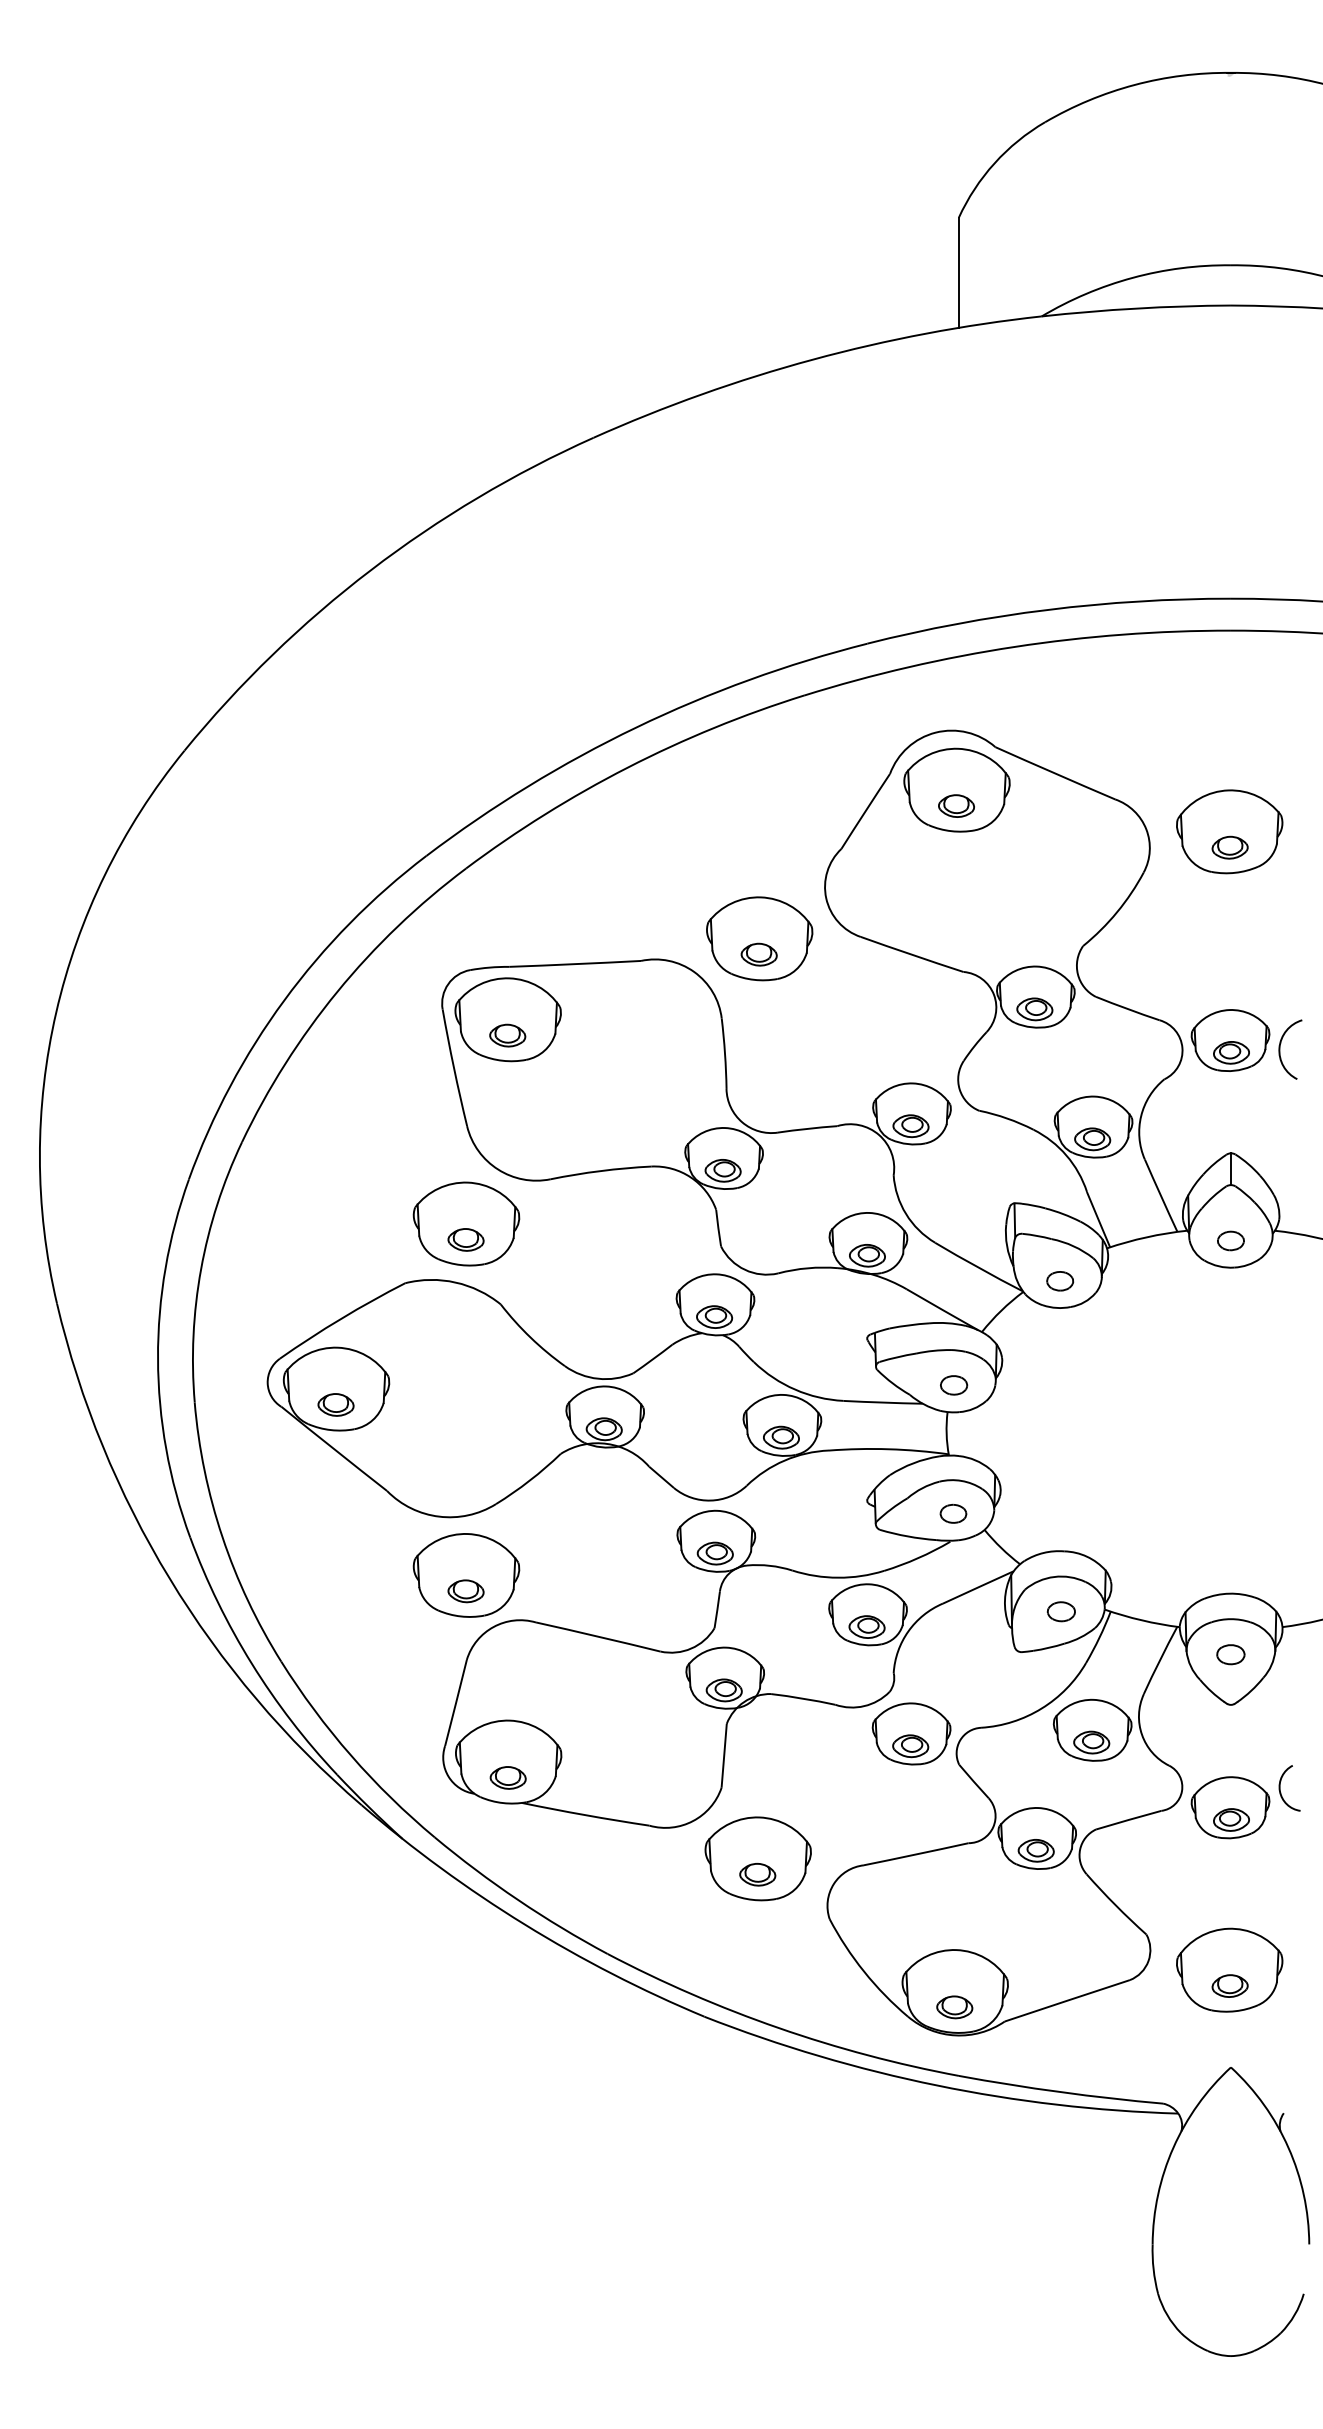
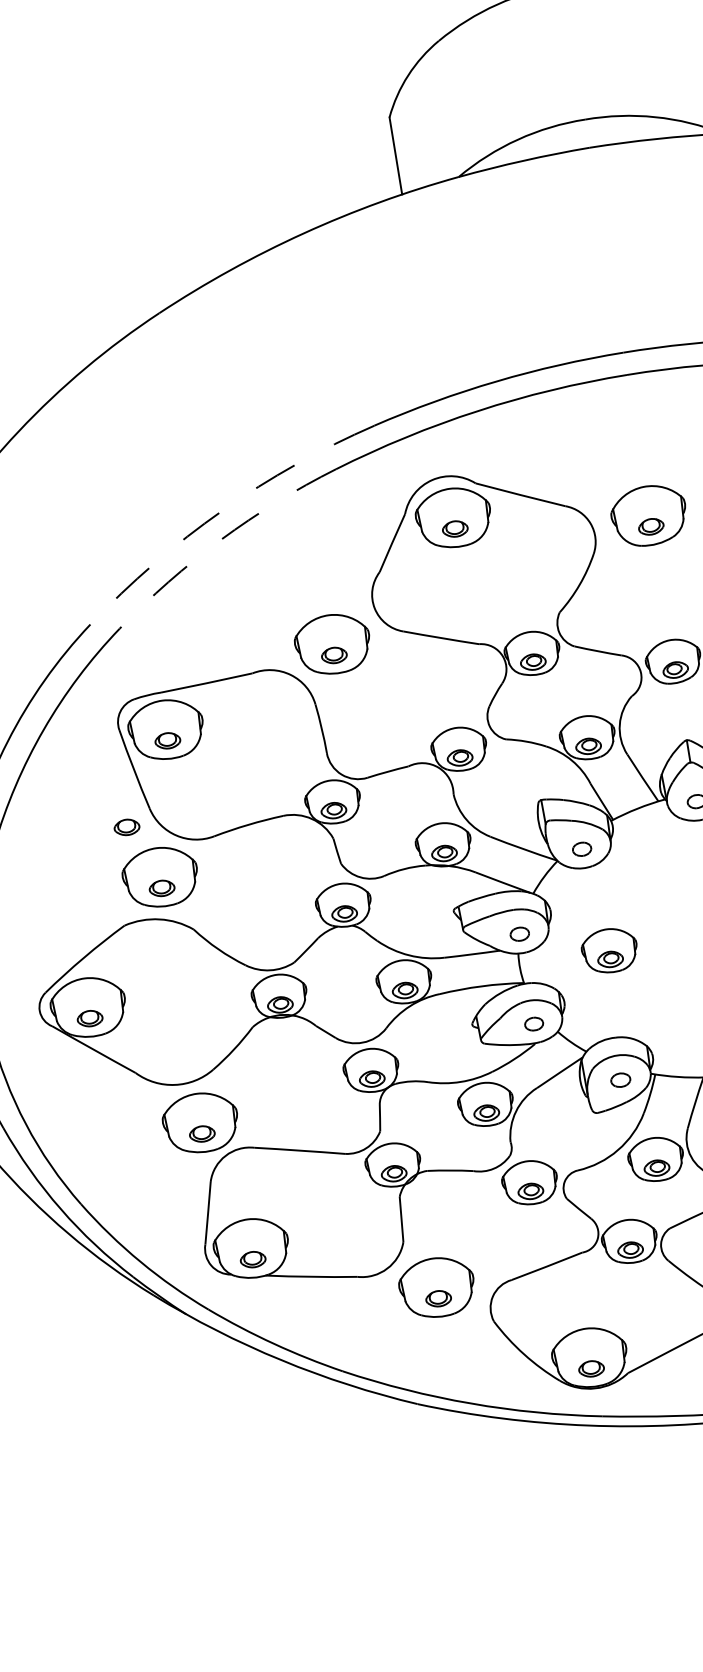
arc: (636, 727) -> (222, 510), solid -> dashed
arc: (627, 767) -> (220, 539), solid -> dashed
part: (430, 1146) -> (126, 827), added
part: (1075, 1428) -> (609, 950), added

